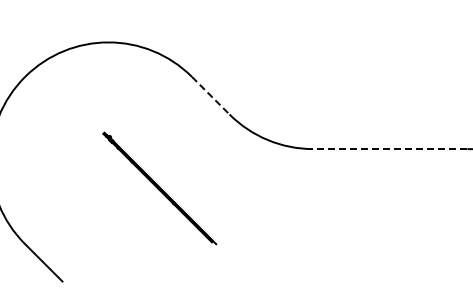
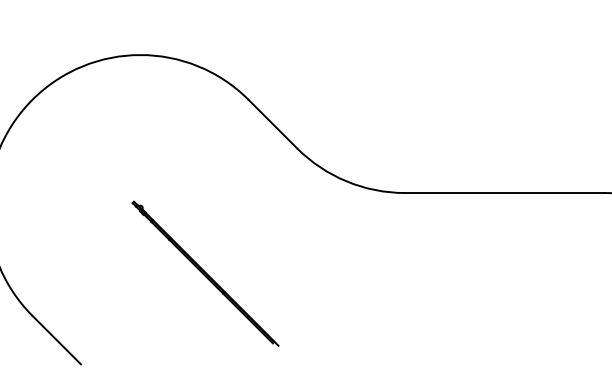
line: (211, 96) -> (273, 125), dashed -> solid
line: (389, 149) -> (503, 193), dashed -> solid
part: (159, 188) -> (205, 273), moved

